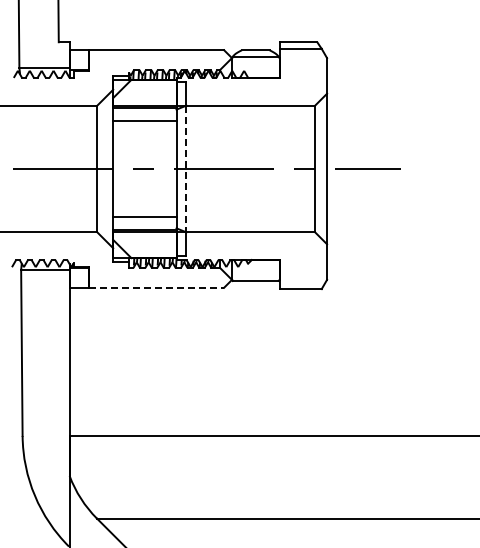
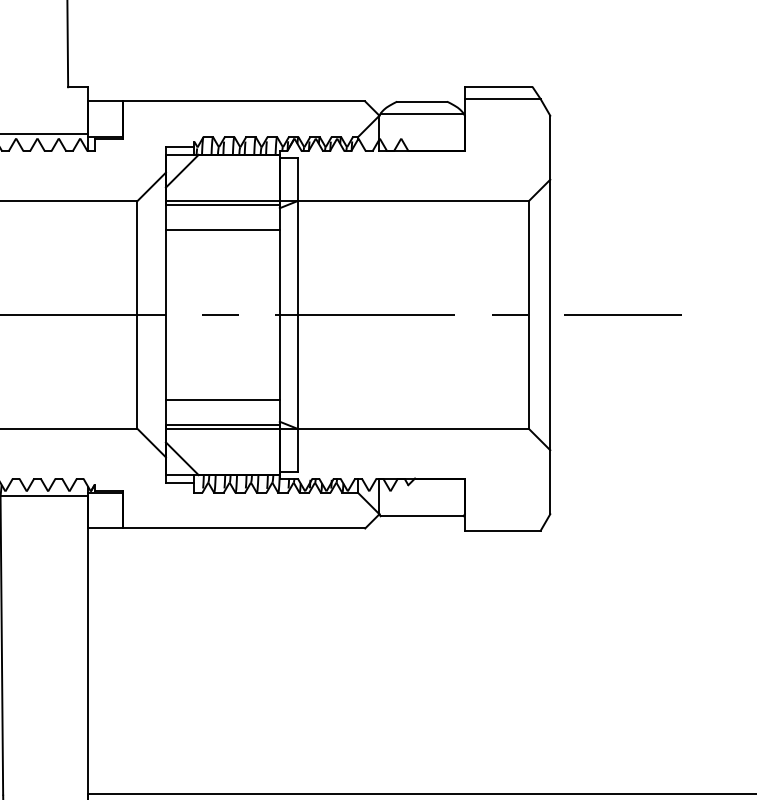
line: (186, 169) -> (297, 315), dashed -> solid
line: (157, 287) -> (245, 527), dashed -> solid

